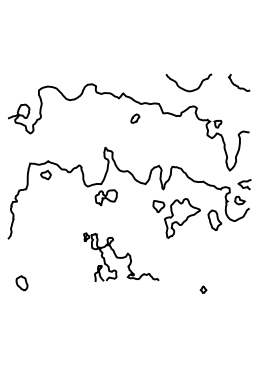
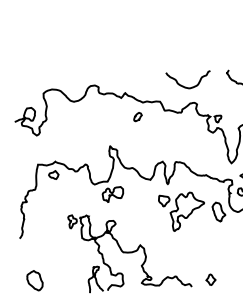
part: (121, 257) -> (130, 251), size x1.67
part: (21, 283) -> (34, 281), size x1.43
part: (203, 289) -> (210, 279), size x1.67

